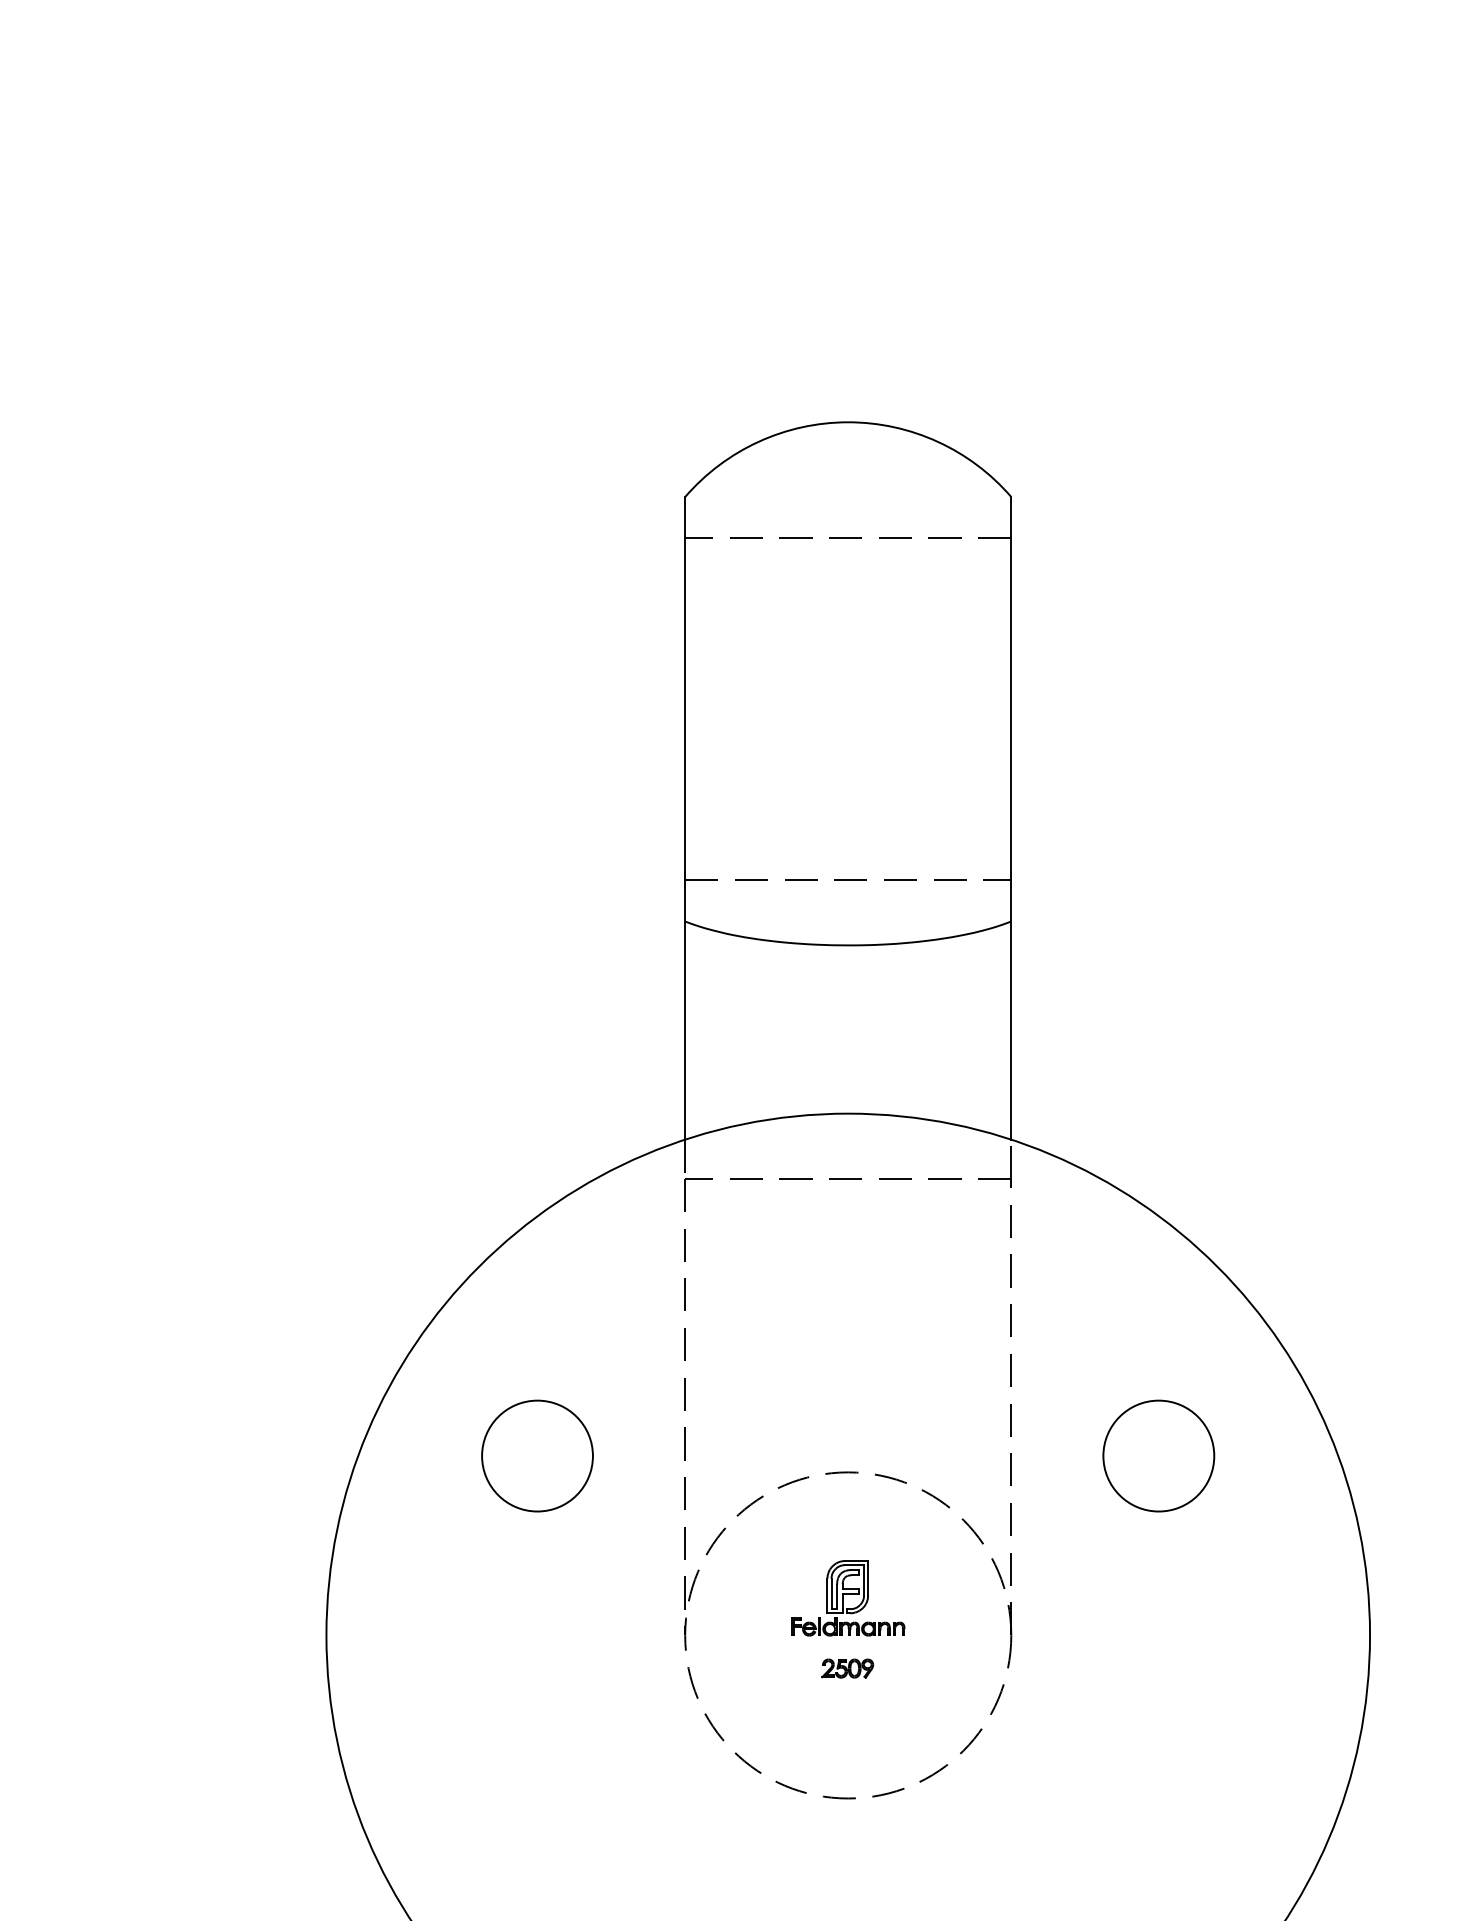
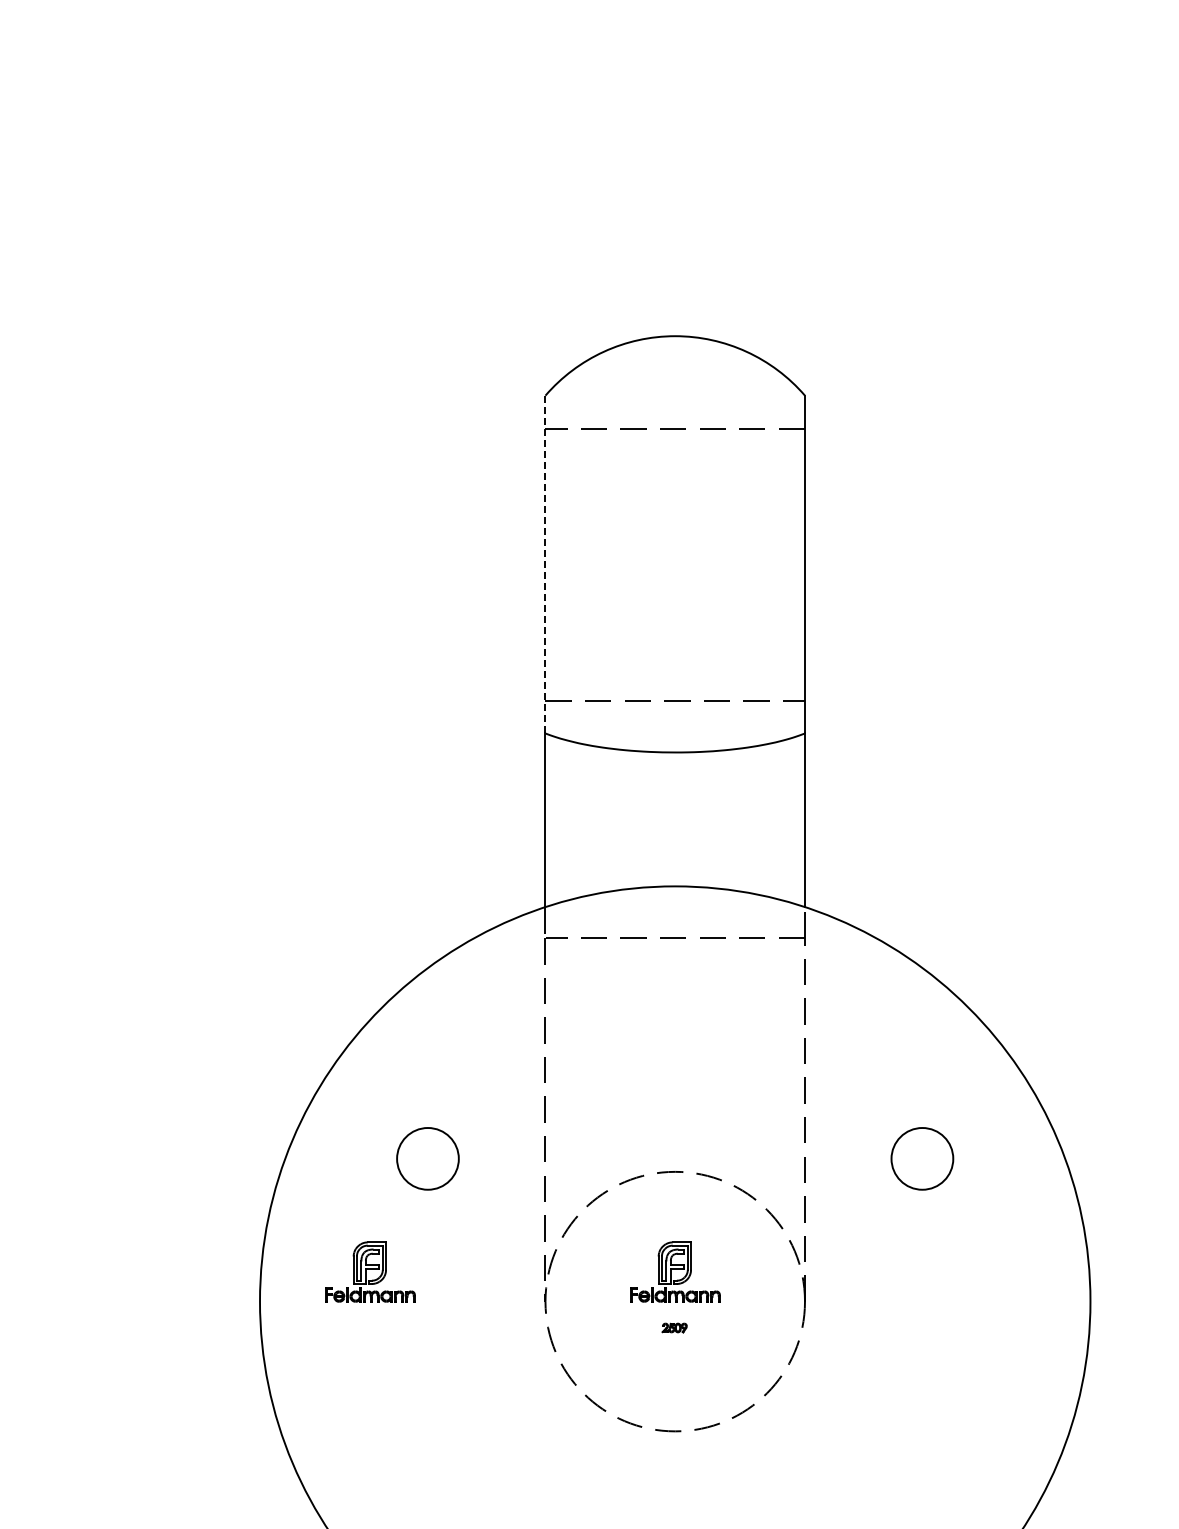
line: (685, 709) -> (545, 564), solid -> dashed
circle: (536, 1455) -> (427, 1158), size x0.7
circle: (1158, 1455) -> (922, 1158), size x0.7
part: (465, 1597) -> (370, 1271), added
part: (847, 1667) -> (674, 1327), size x0.6

